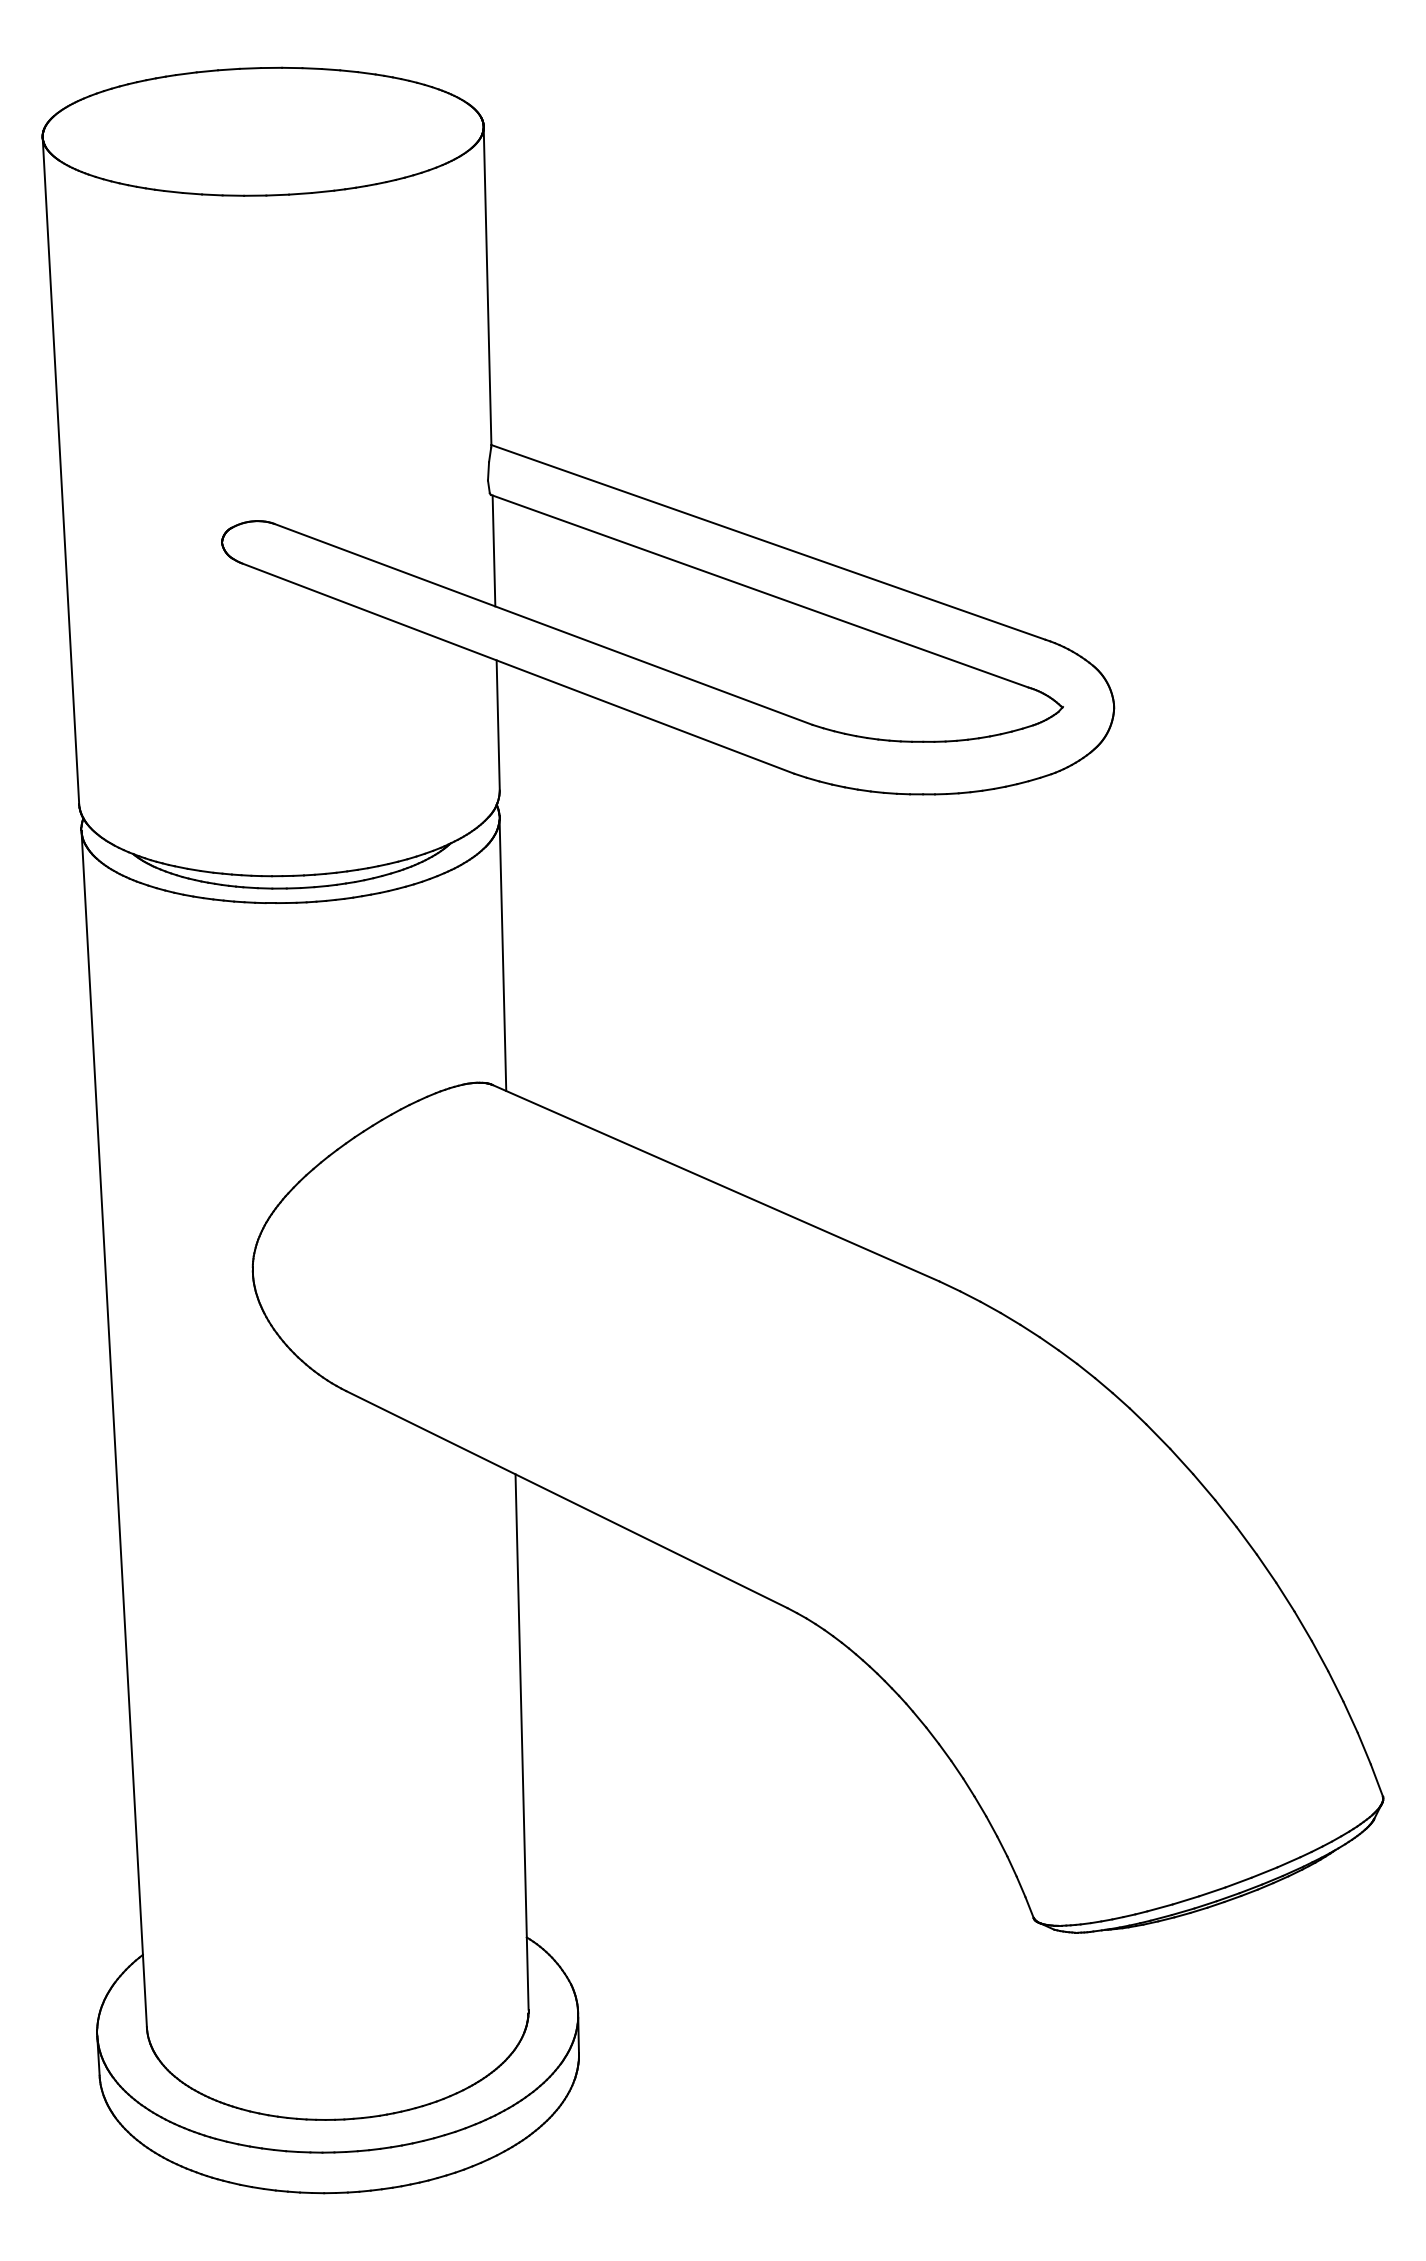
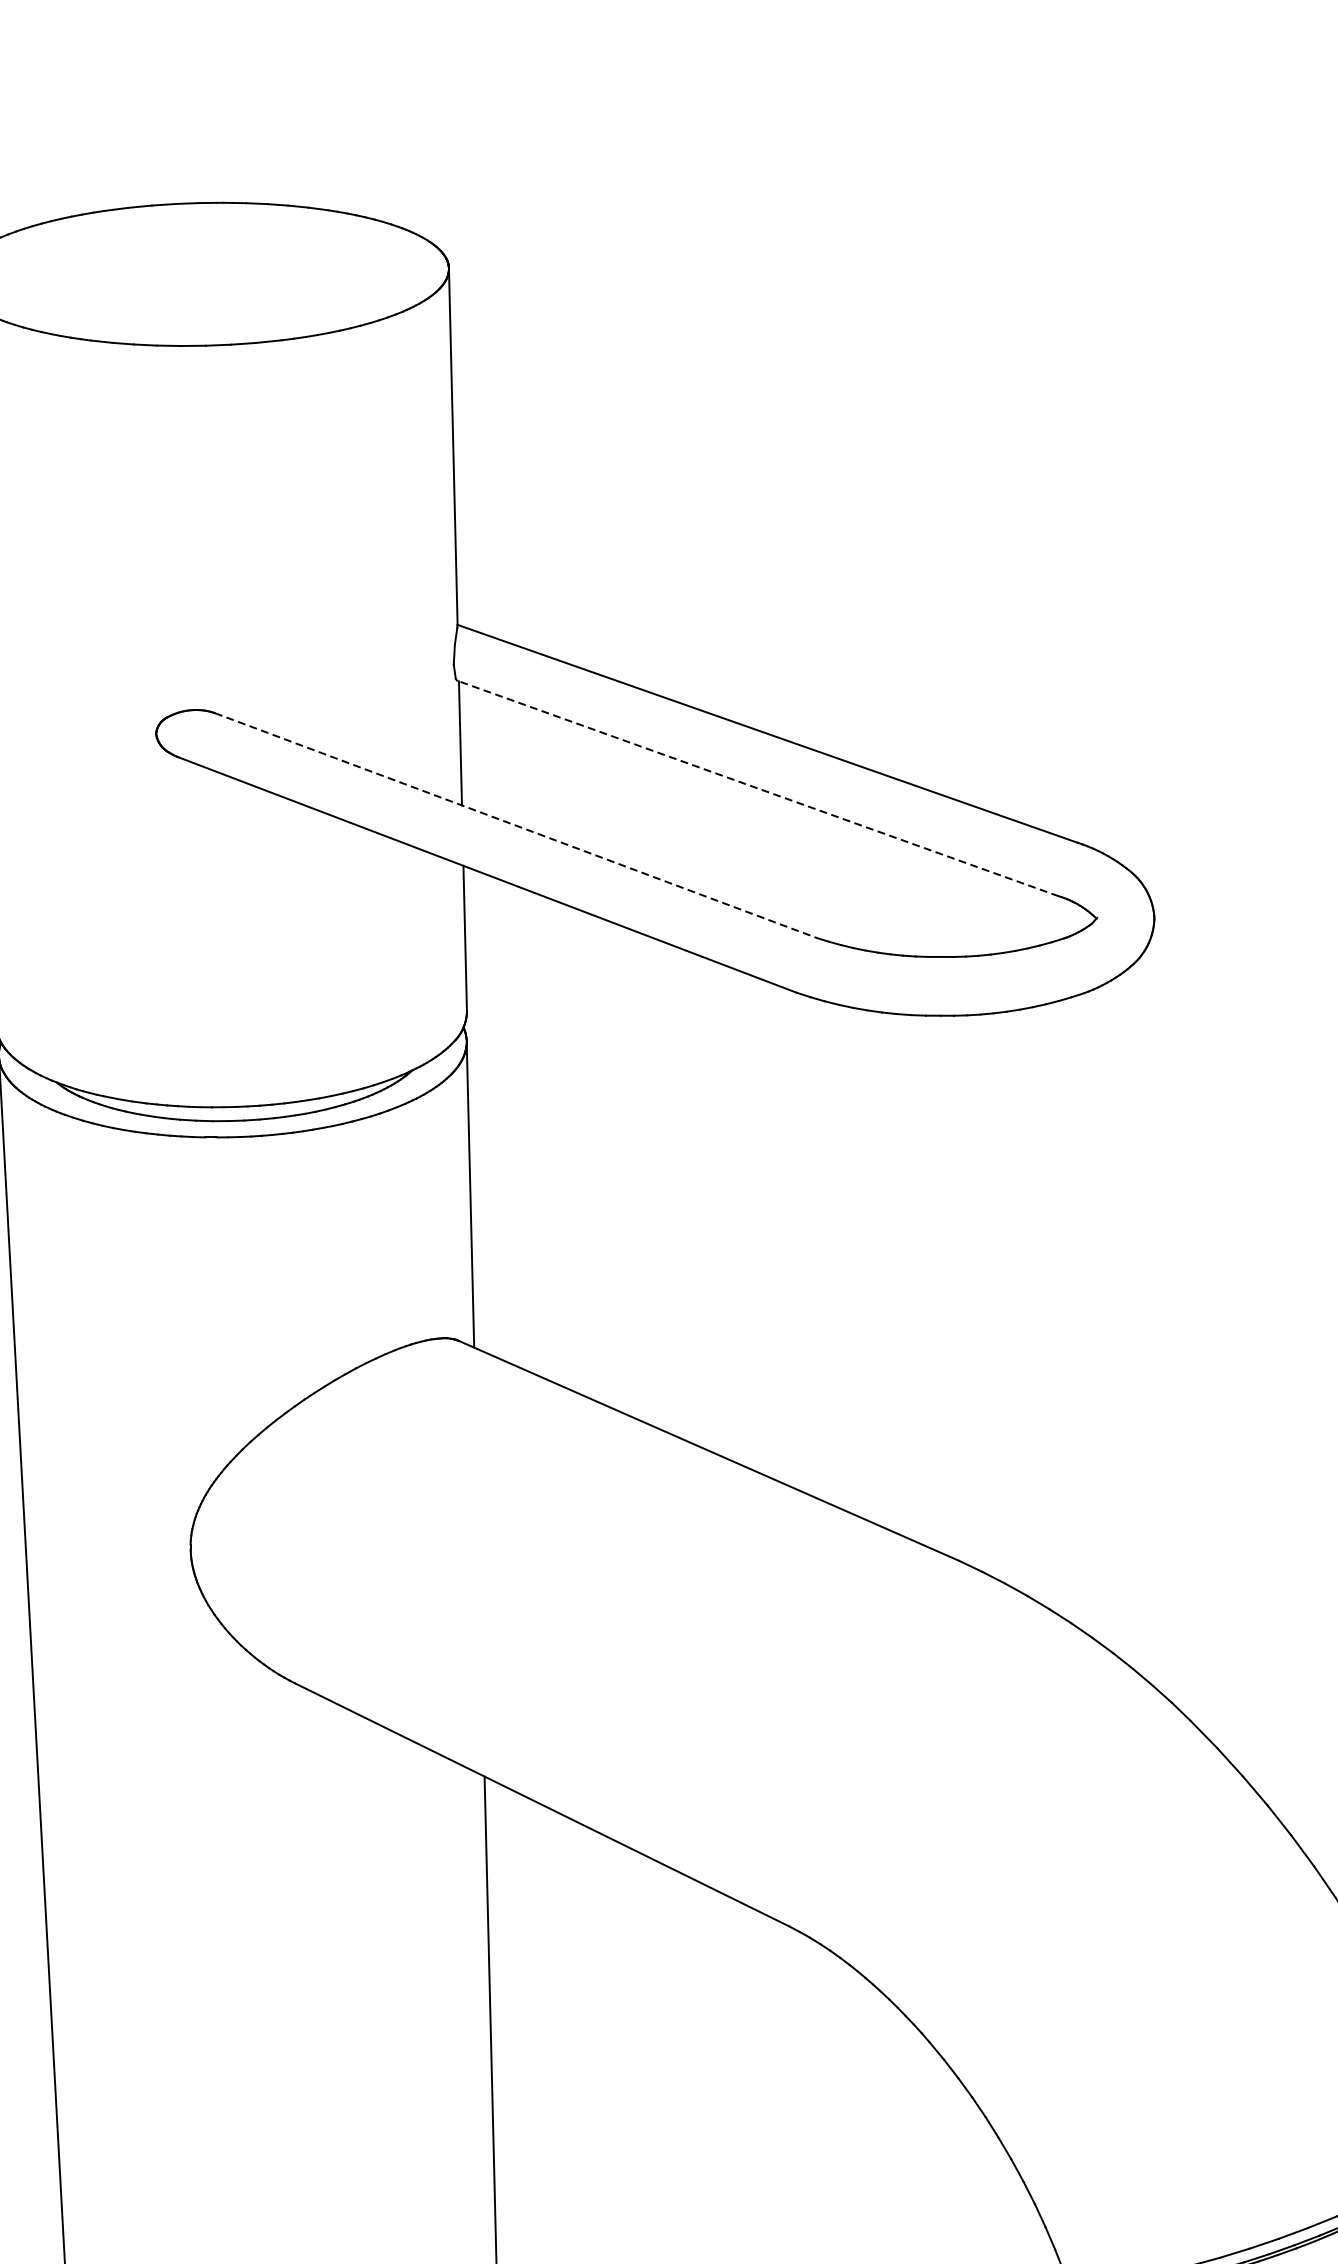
line: (759, 591) -> (757, 788), solid -> dashed
line: (544, 624) -> (516, 825), solid -> dashed

